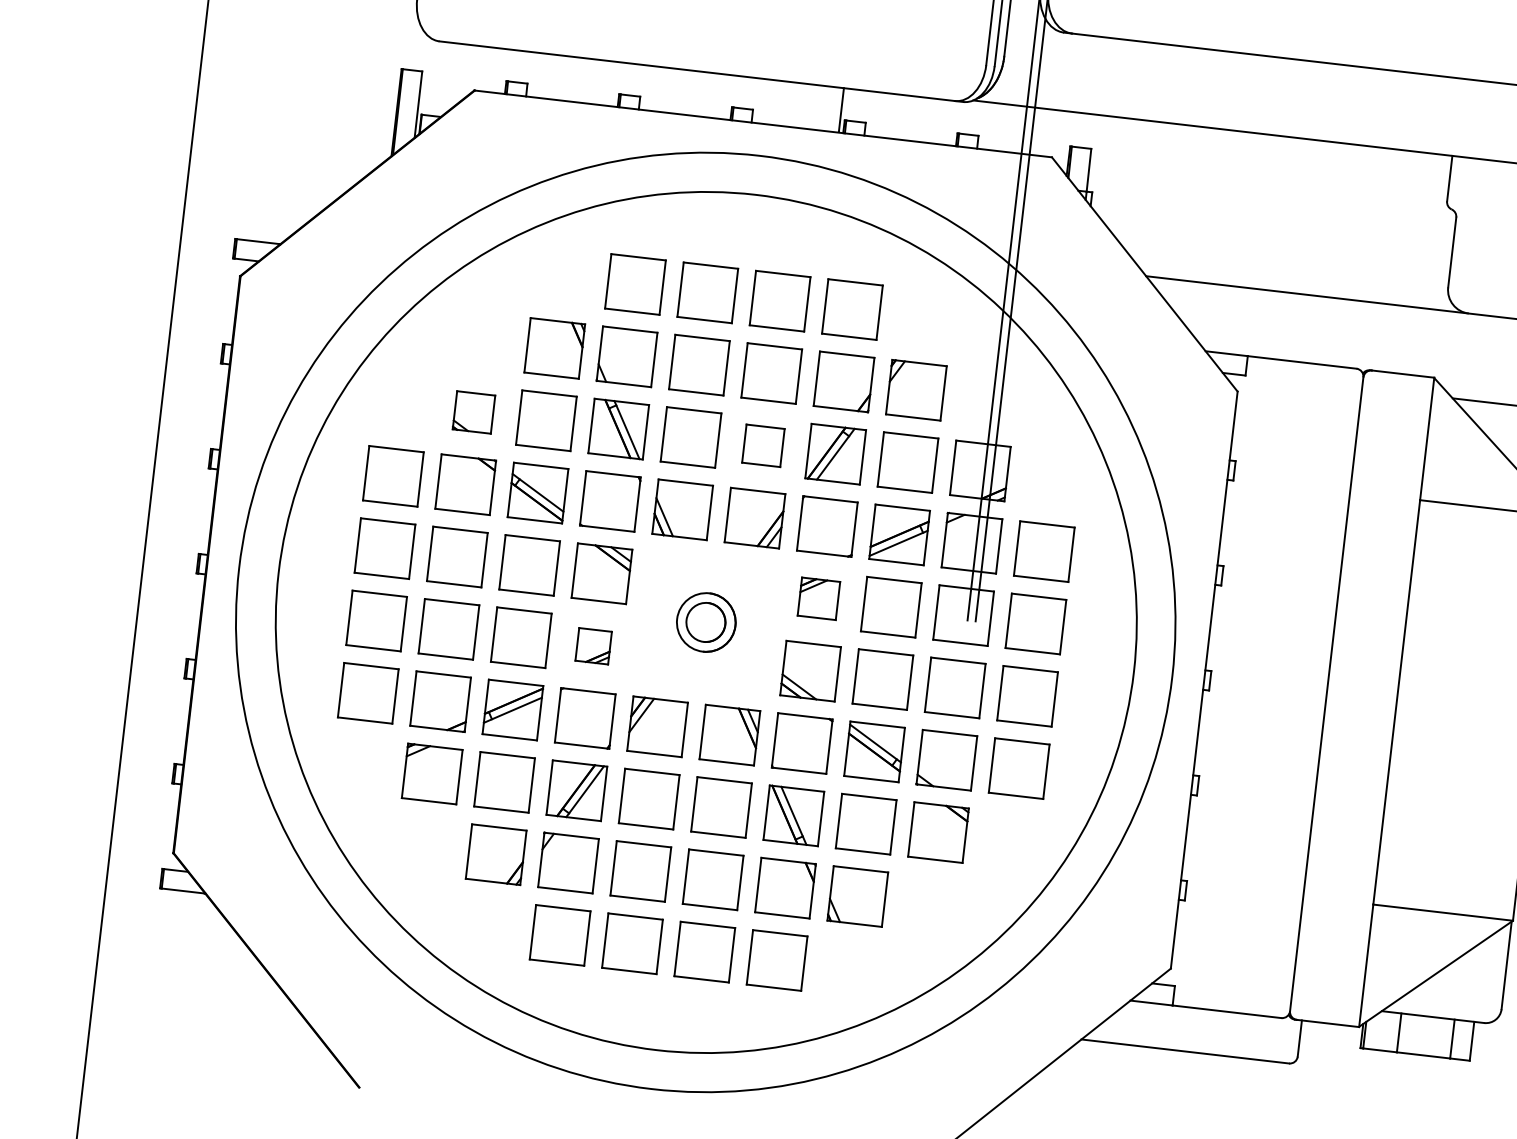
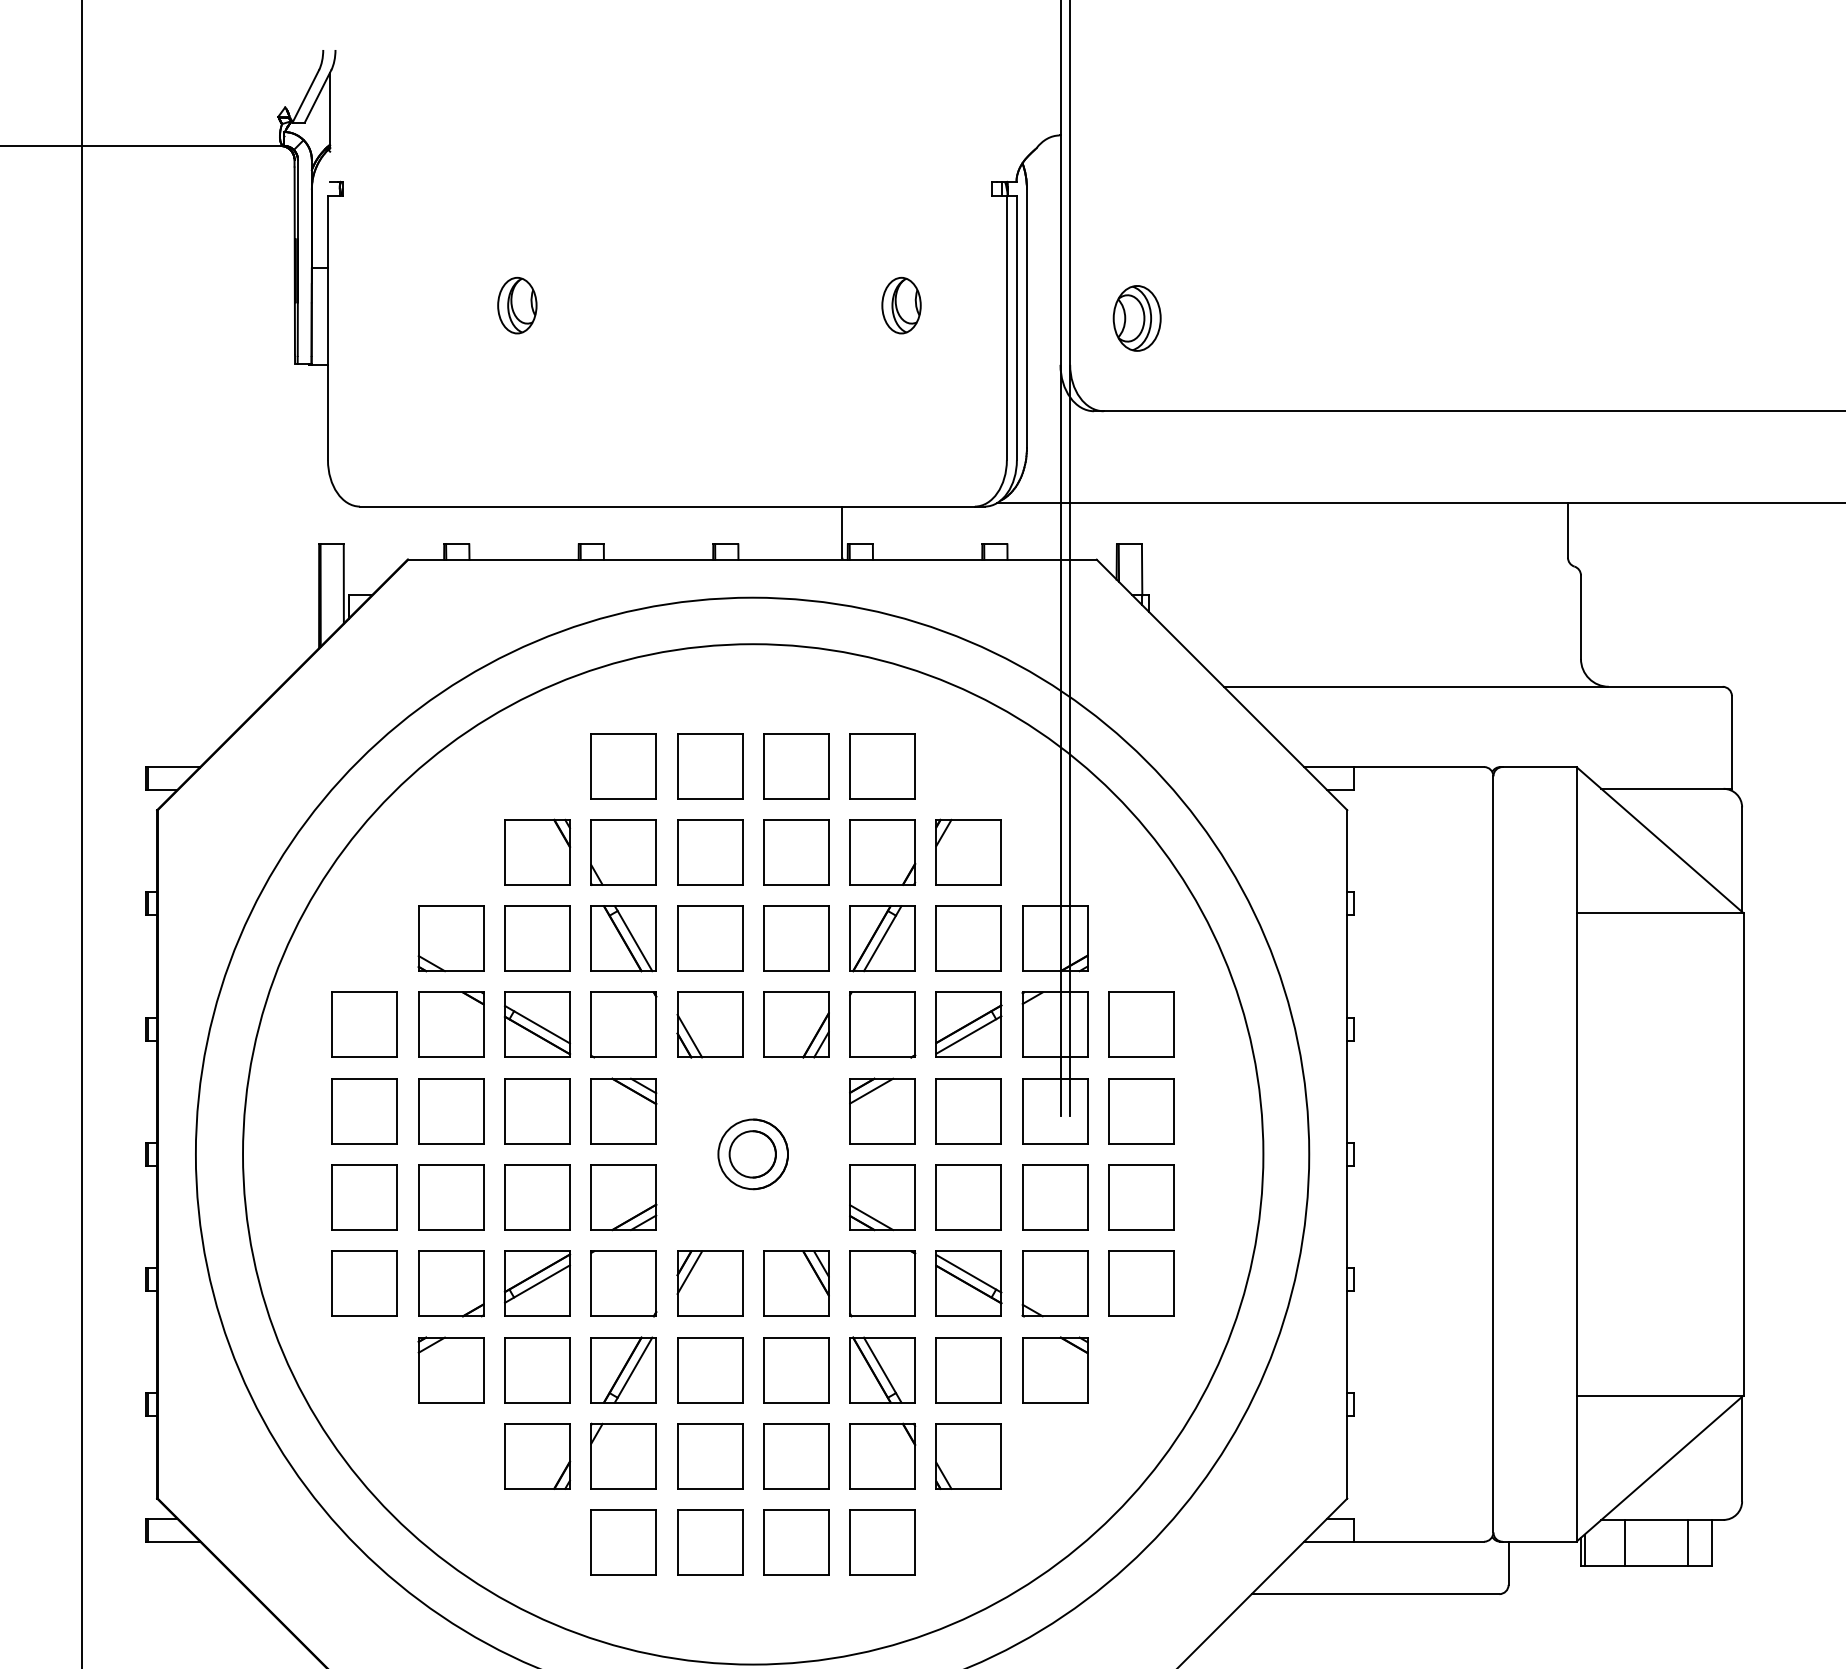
part: (473, 412) -> (450, 938), size x1.43
part: (763, 445) -> (796, 938), size x1.43
part: (818, 598) -> (882, 1110), size x1.43
part: (593, 646) -> (623, 1197), size x1.67

